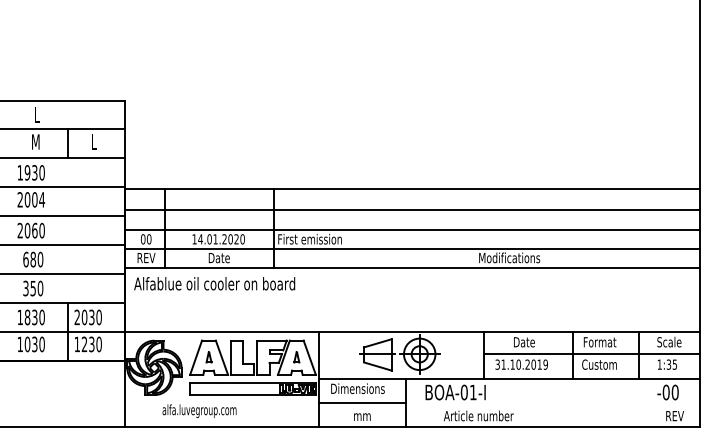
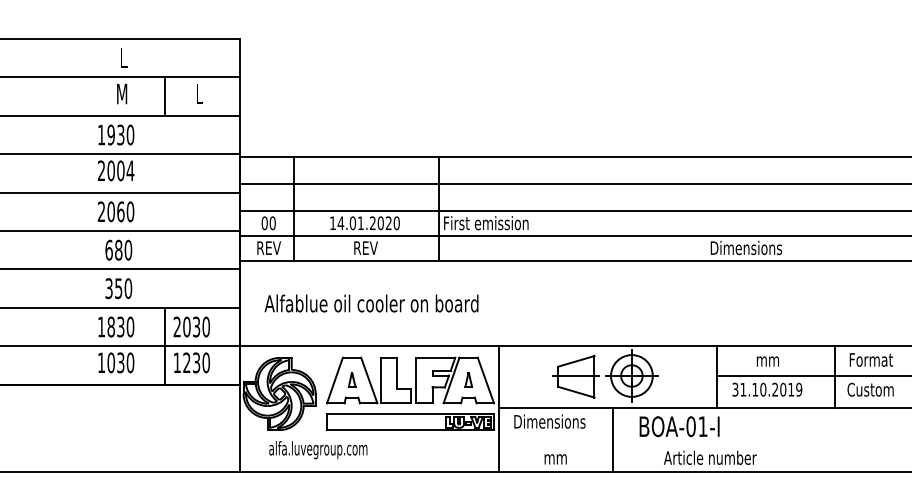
text: (510, 257) -> (752, 247), Modifications -> Dimensions
text: (218, 258) -> (364, 248), Date -> REV
text: (214, 283) -> (371, 303), moved
text: (524, 342) -> (771, 360), Date -> mm
line: (362, 403) -> (555, 441), removed
text: (199, 410) -> (318, 449), moved

